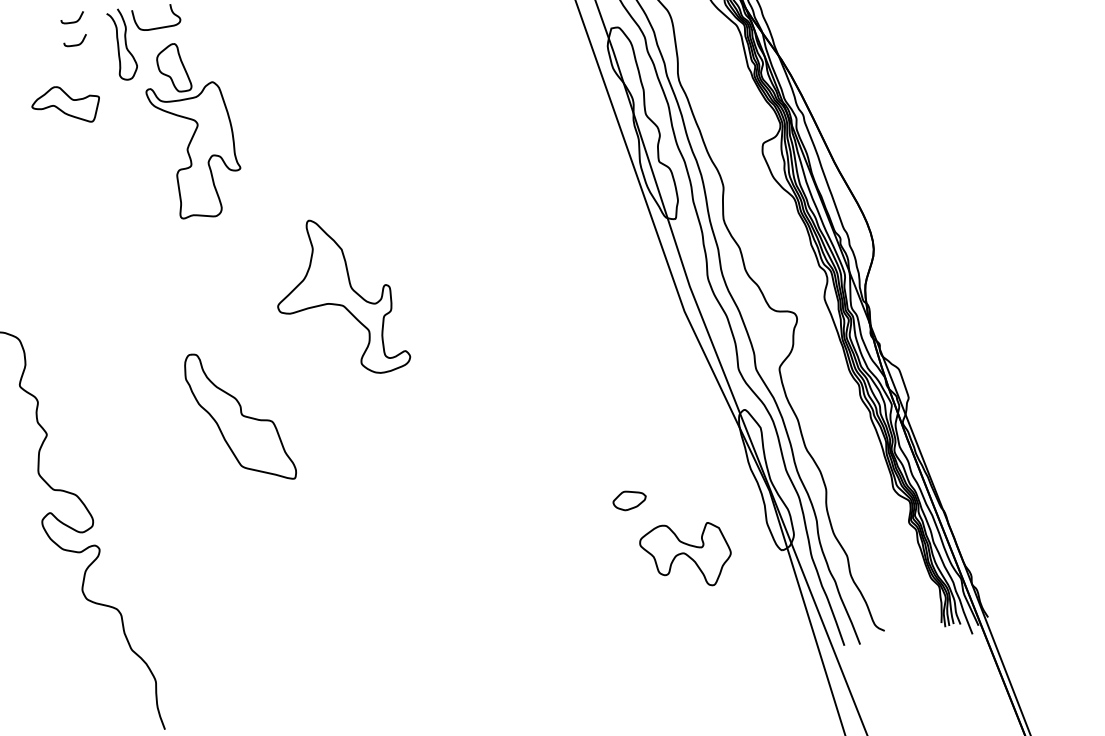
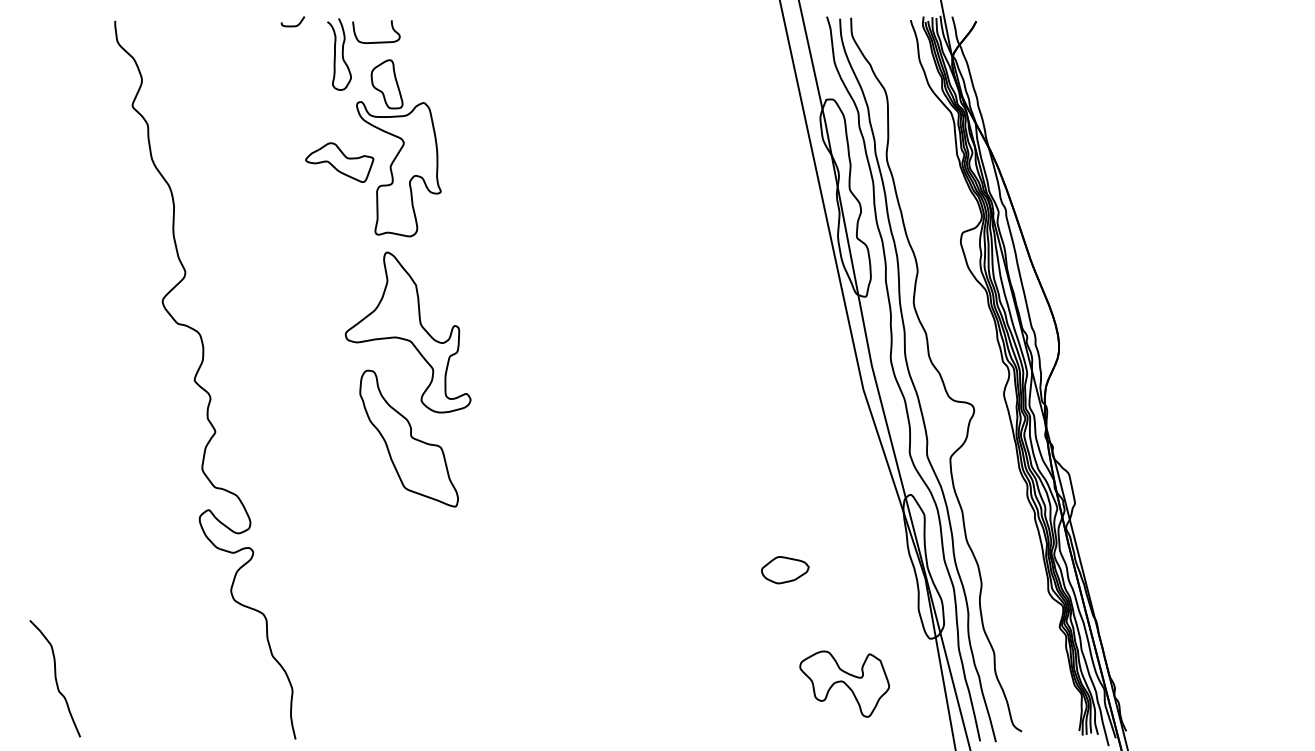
curve: (75, 44) -> (292, 48), removed
part: (65, 105) -> (339, 162), moved
part: (339, 297) -> (407, 332), moved
part: (629, 500) -> (785, 570), size x1.43
part: (686, 555) -> (844, 683), moved

